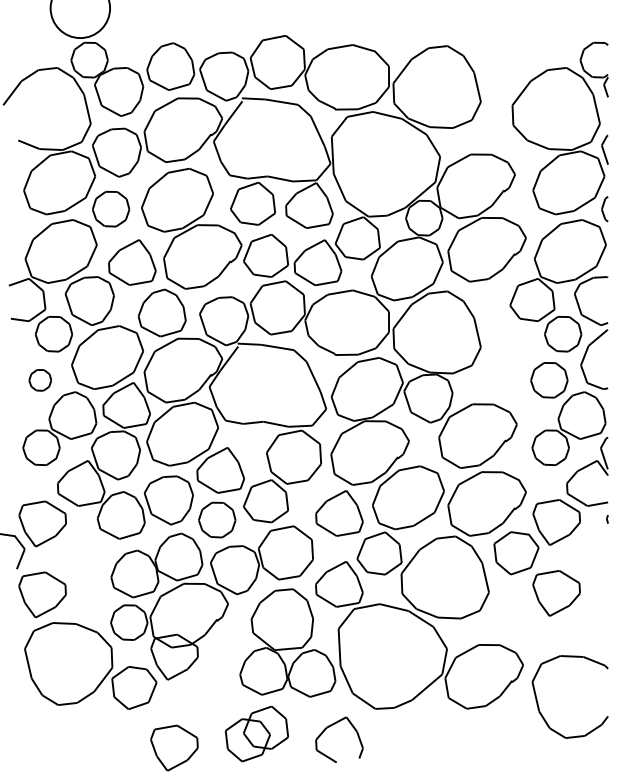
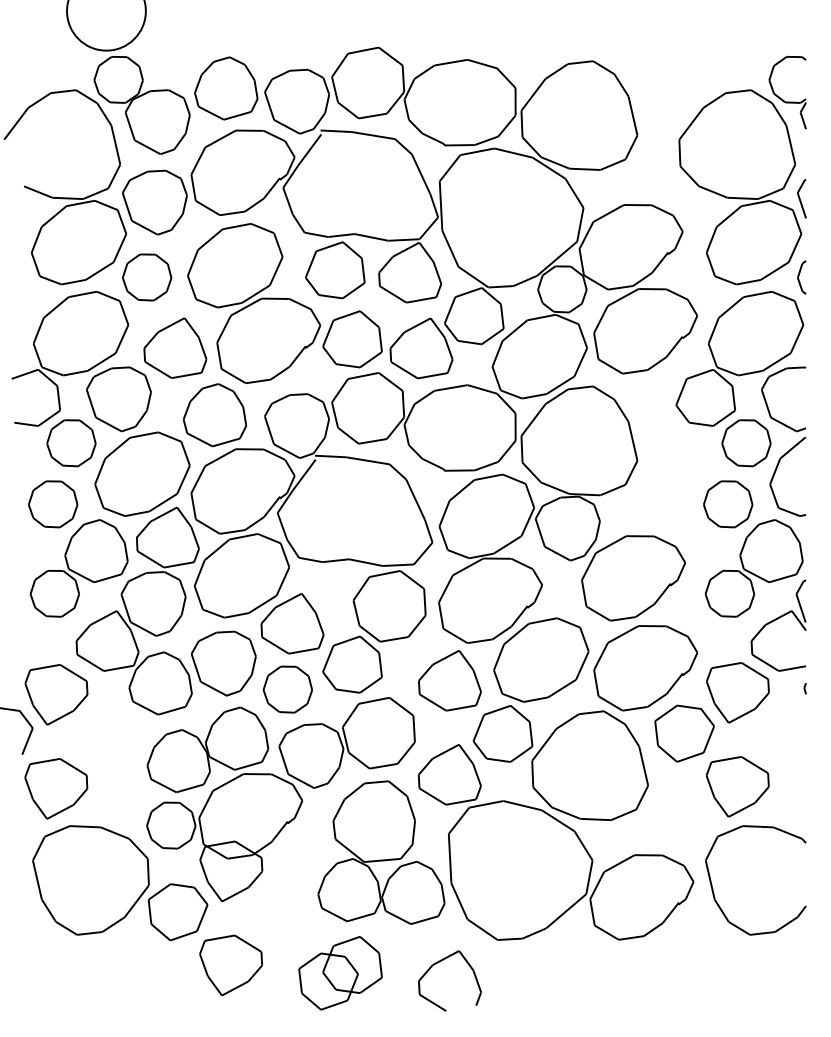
part: (40, 380) -> (53, 504), size x1.67
part: (538, 702) -> (713, 887), moved
part: (174, 747) -> (231, 964), moved

